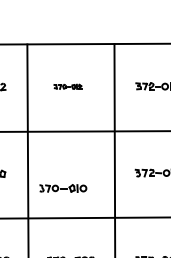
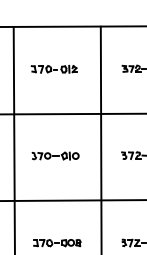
part: (67, 86) -> (53, 69), size x1.67
part: (63, 188) -> (55, 156), moved

